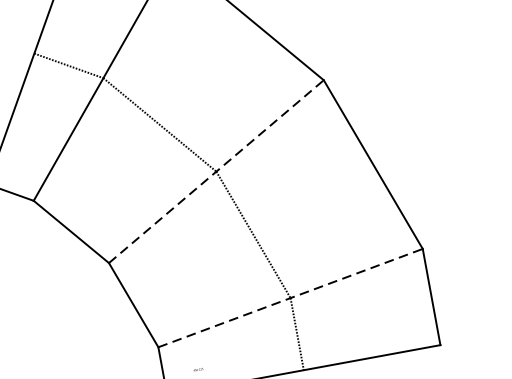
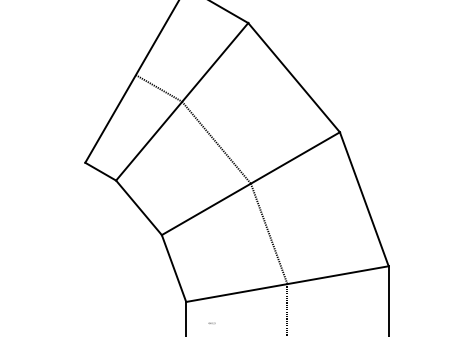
line: (215, 171) -> (250, 183), dashed -> solid
line: (290, 298) -> (287, 284), dashed -> solid

